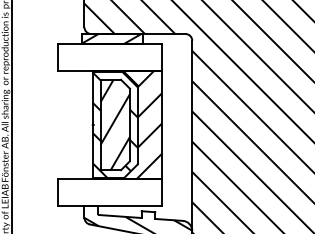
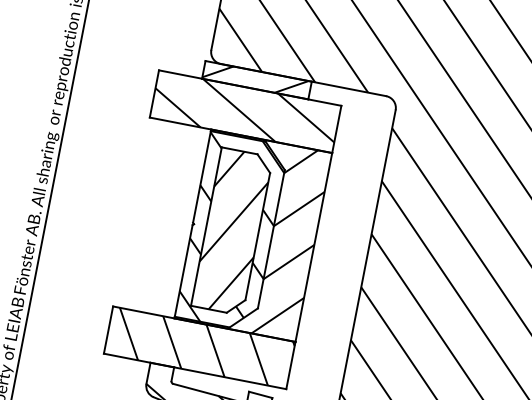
hatch: (109, 57) -> (244, 111), added
hatch: (111, 191) -> (202, 346), added

